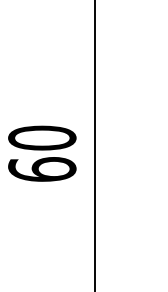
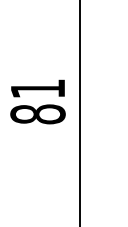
text: (42, 153) -> (38, 101), 60 -> 81

